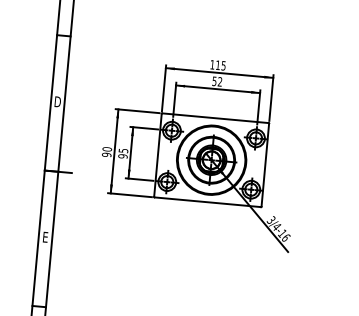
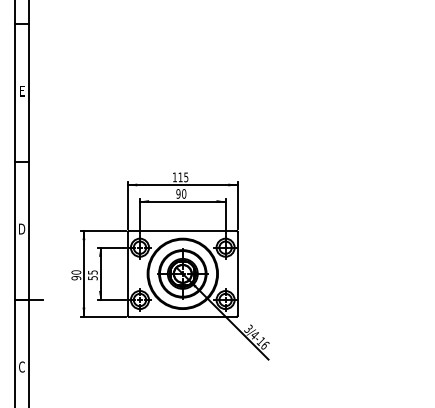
text: (217, 81) -> (181, 193), 52 -> 90
text: (122, 156) -> (92, 278), 95 -> 55
text: (45, 236) -> (21, 366), E -> C

